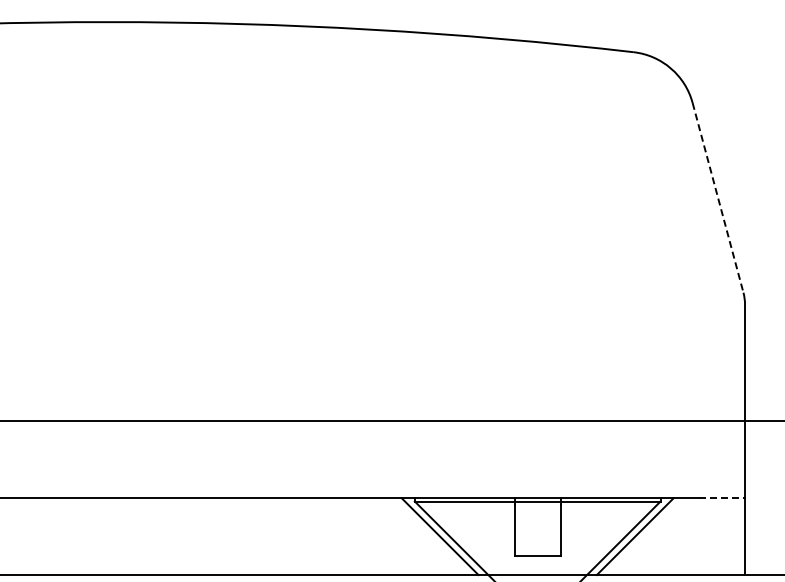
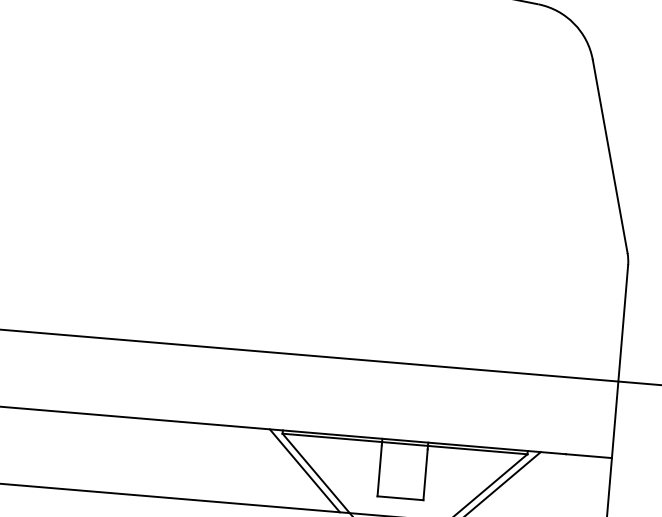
line: (718, 198) -> (610, 157), dashed -> solid
line: (722, 498) -> (589, 456), dashed -> solid

